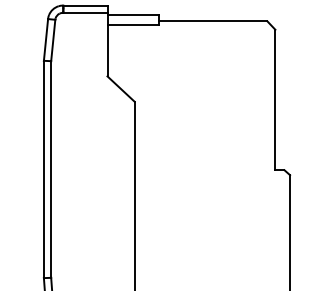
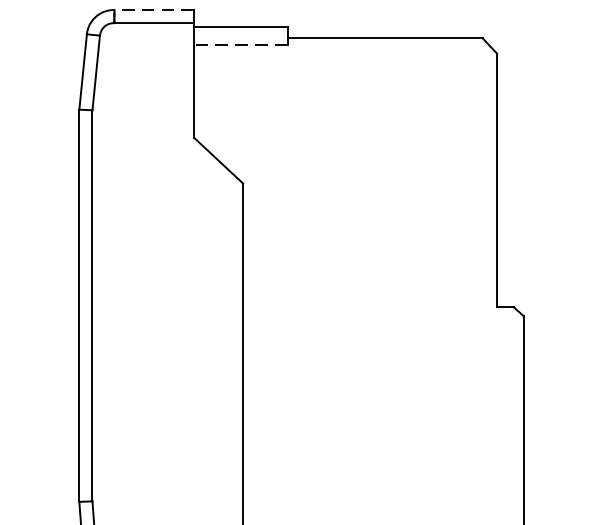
line: (84, 5) -> (152, 9), solid -> dashed
line: (133, 25) -> (241, 45), solid -> dashed

